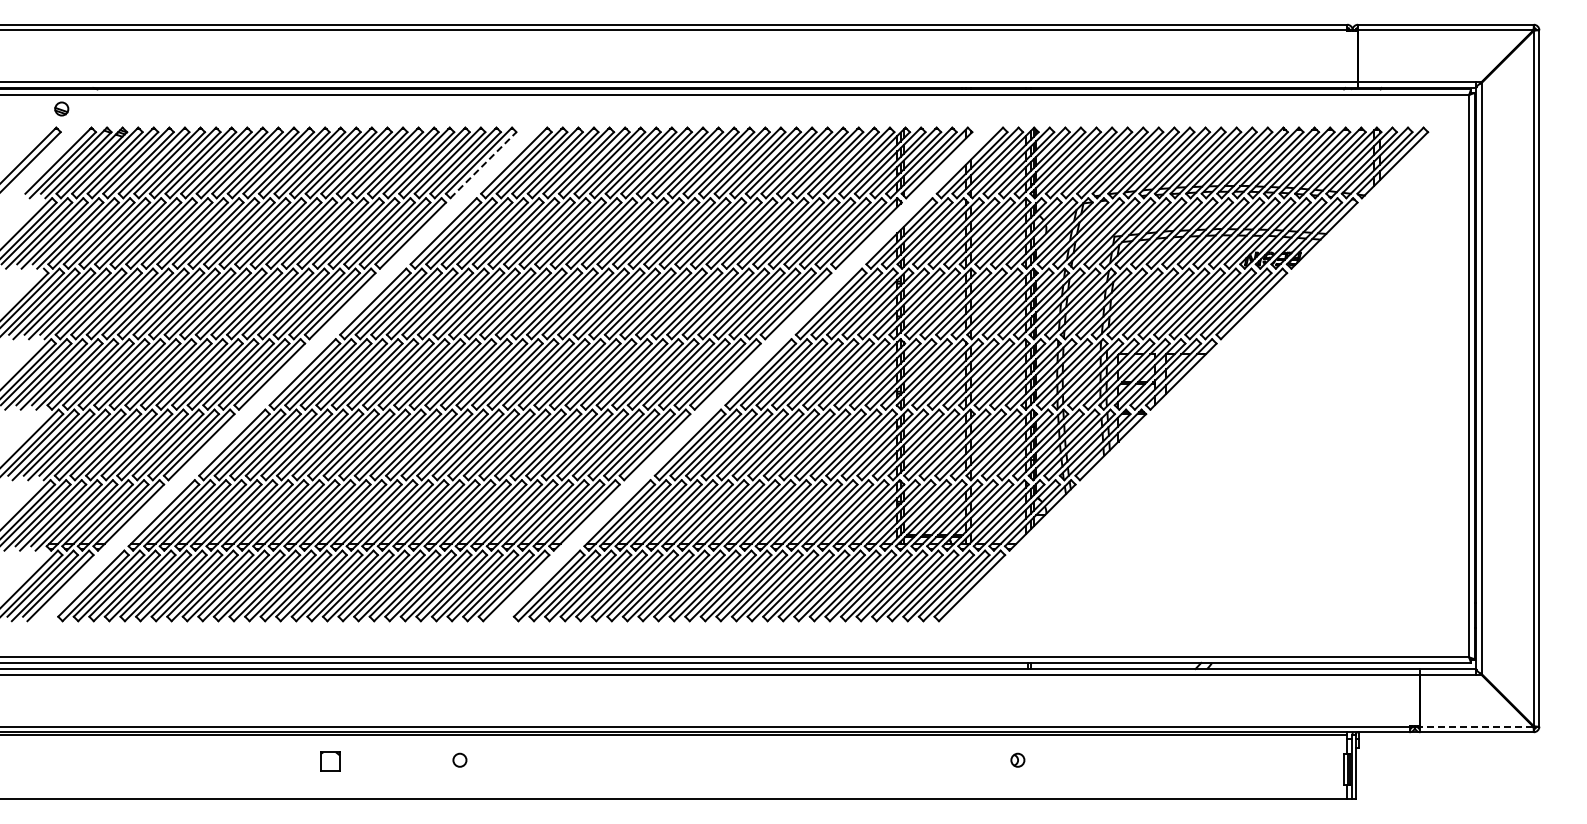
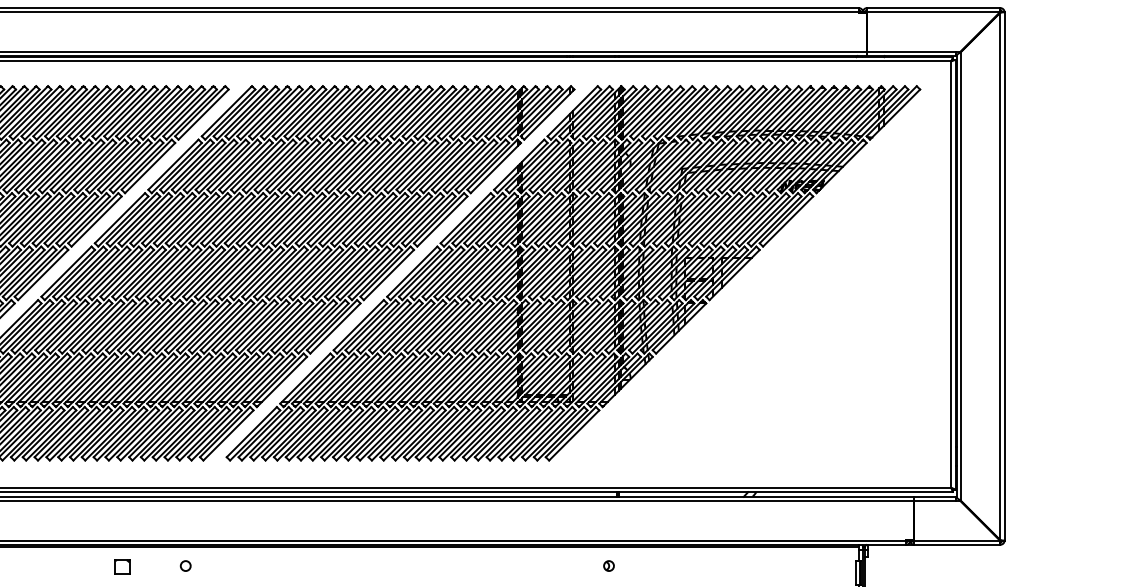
line: (483, 165) -> (203, 114), dashed -> solid
line: (1476, 726) -> (956, 540), dashed -> solid
part: (330, 761) -> (122, 566), moved

